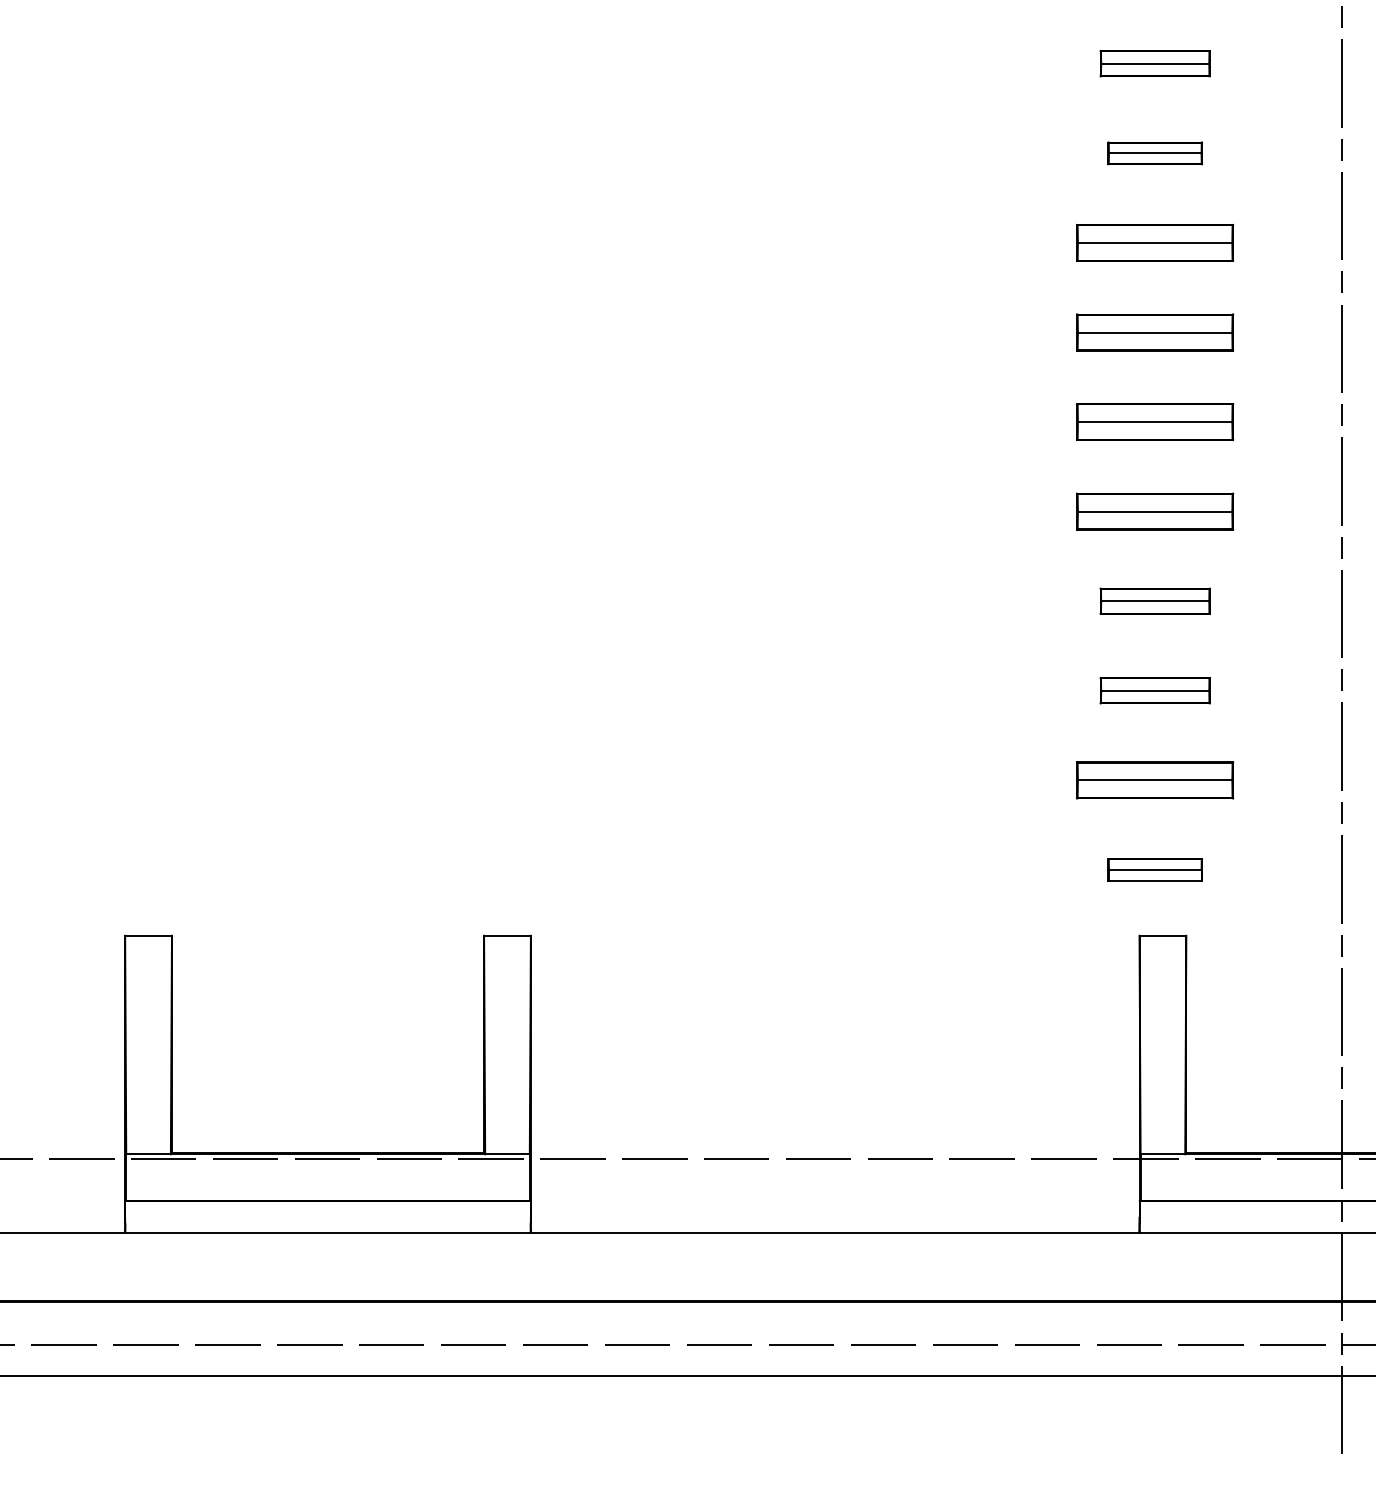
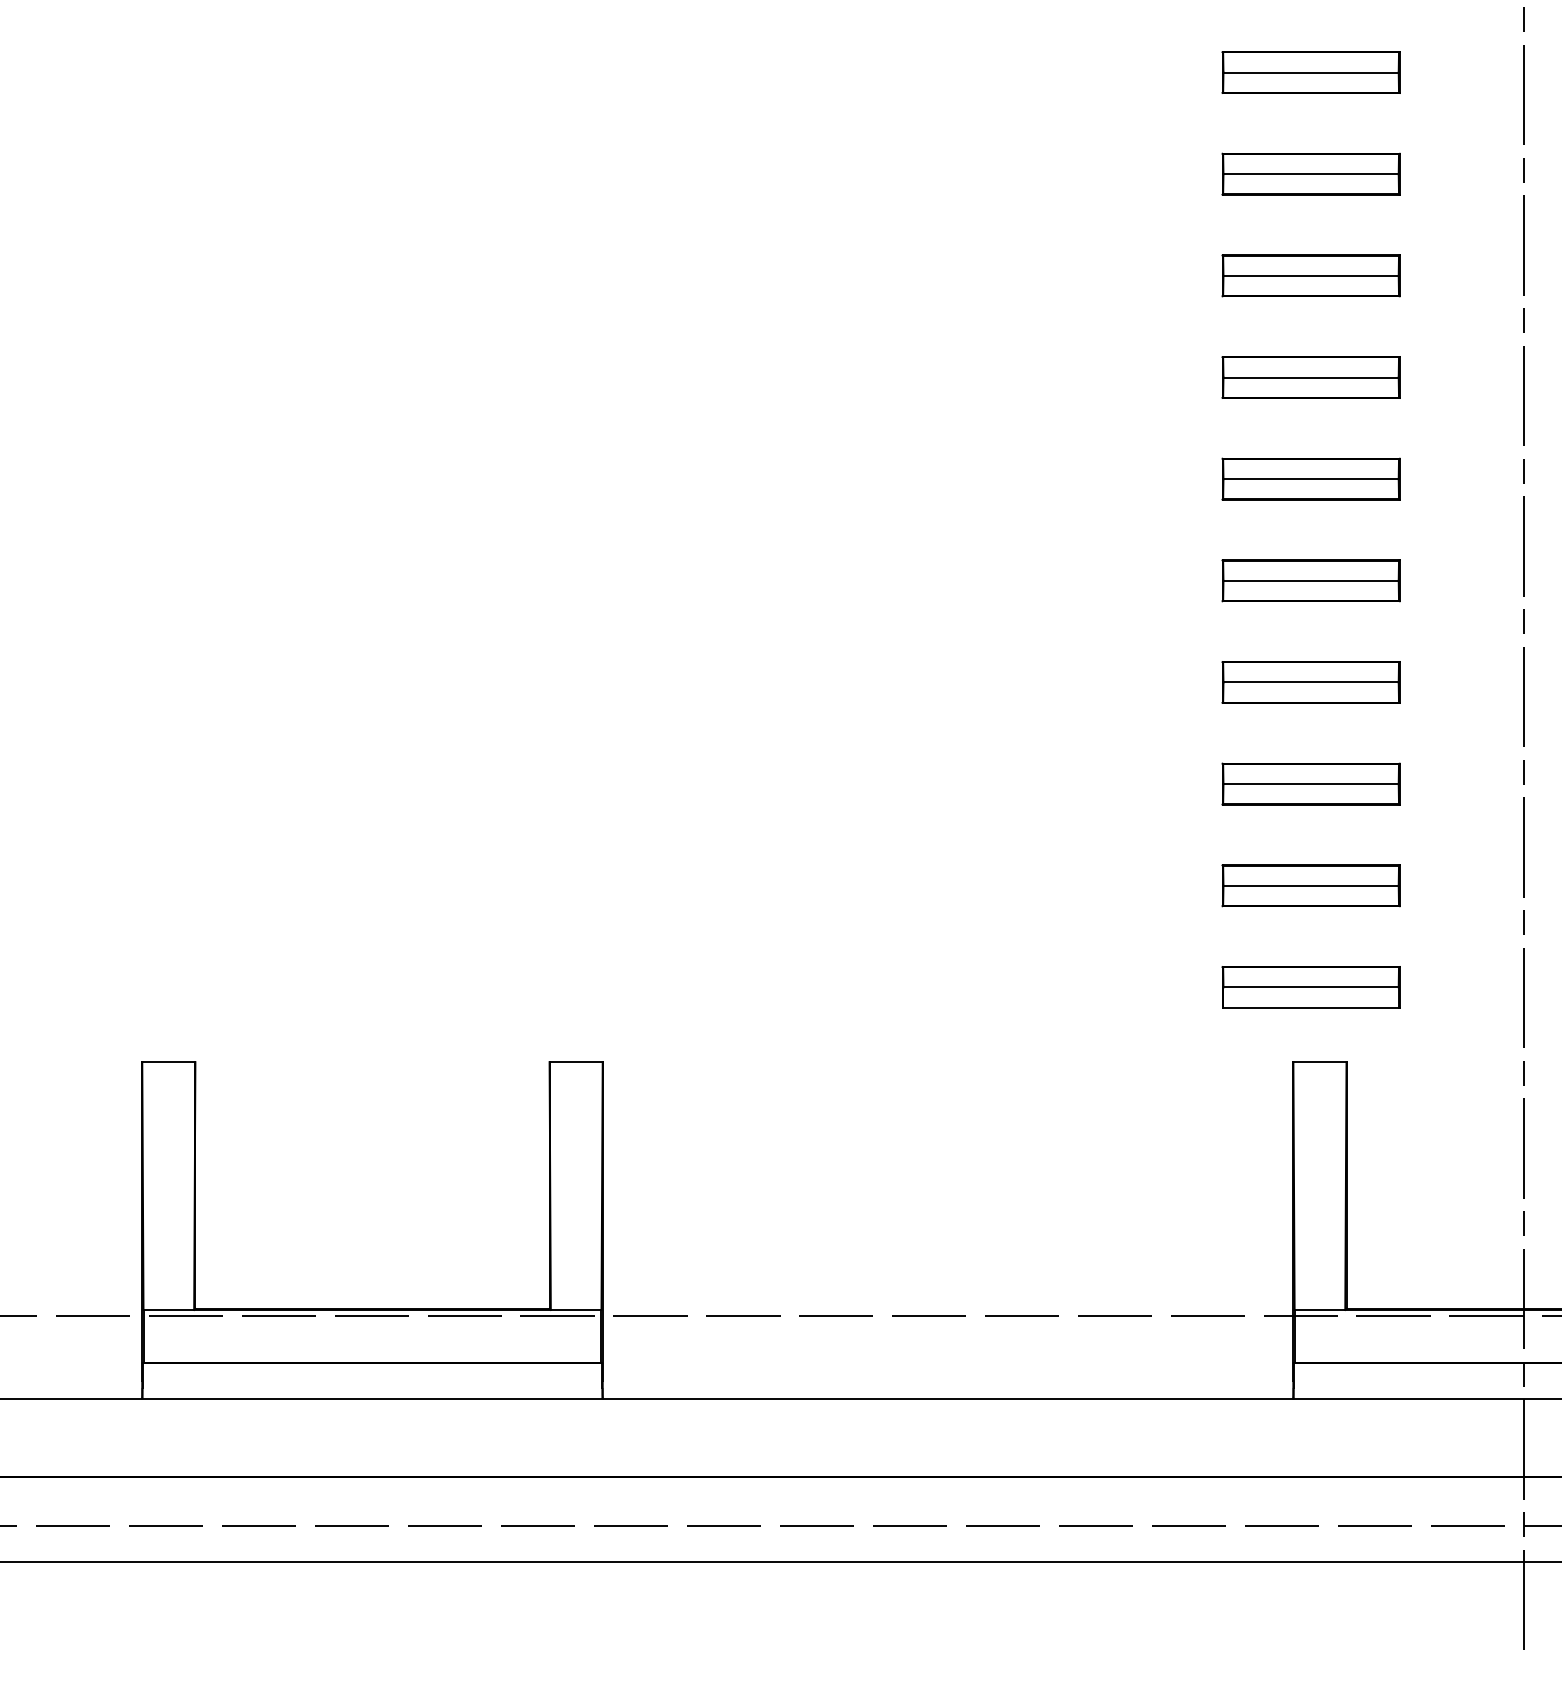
part: (1155, 63) -> (1311, 72), size x1.43
part: (1155, 153) -> (1311, 174), size x1.67
part: (1155, 601) -> (1311, 682), size x1.43
part: (1155, 690) -> (1311, 783), size x1.43
part: (1155, 869) -> (1311, 986), size x1.67

